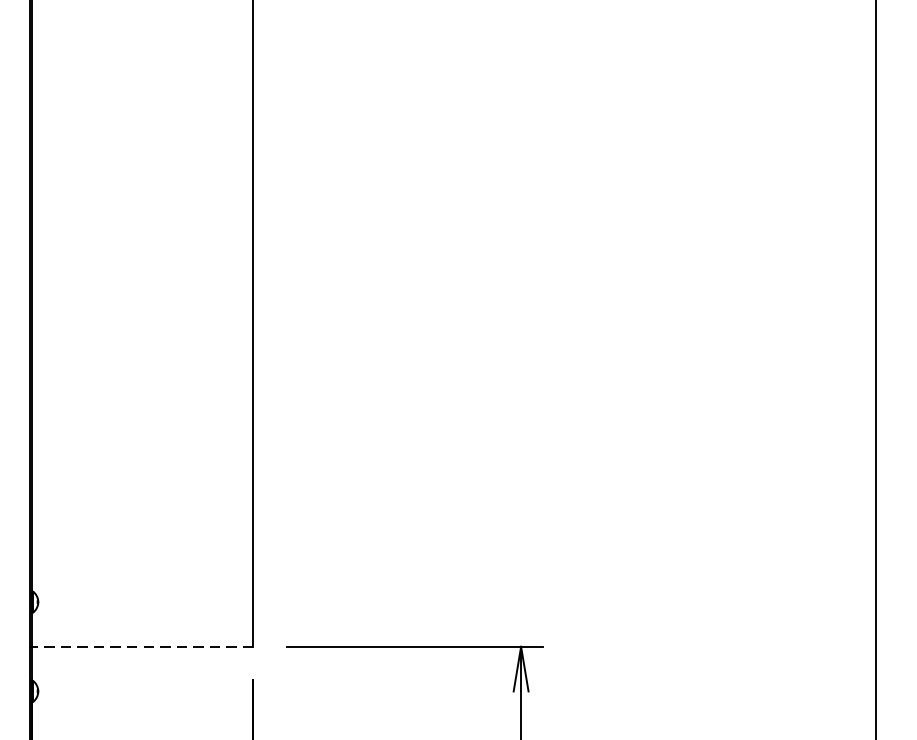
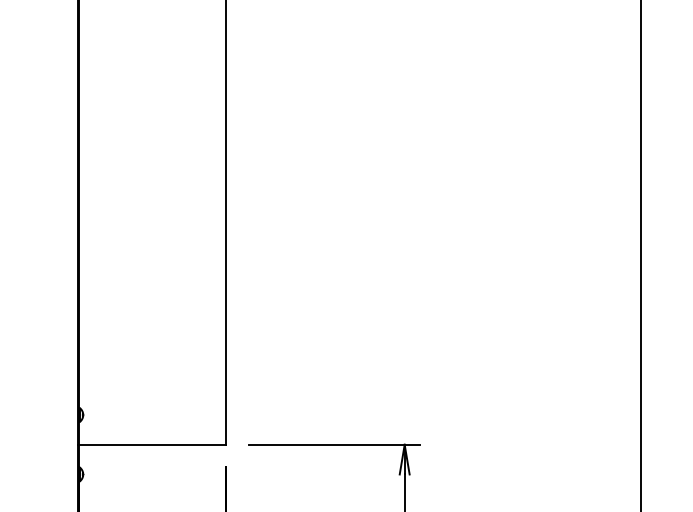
line: (140, 646) -> (151, 444), dashed -> solid

